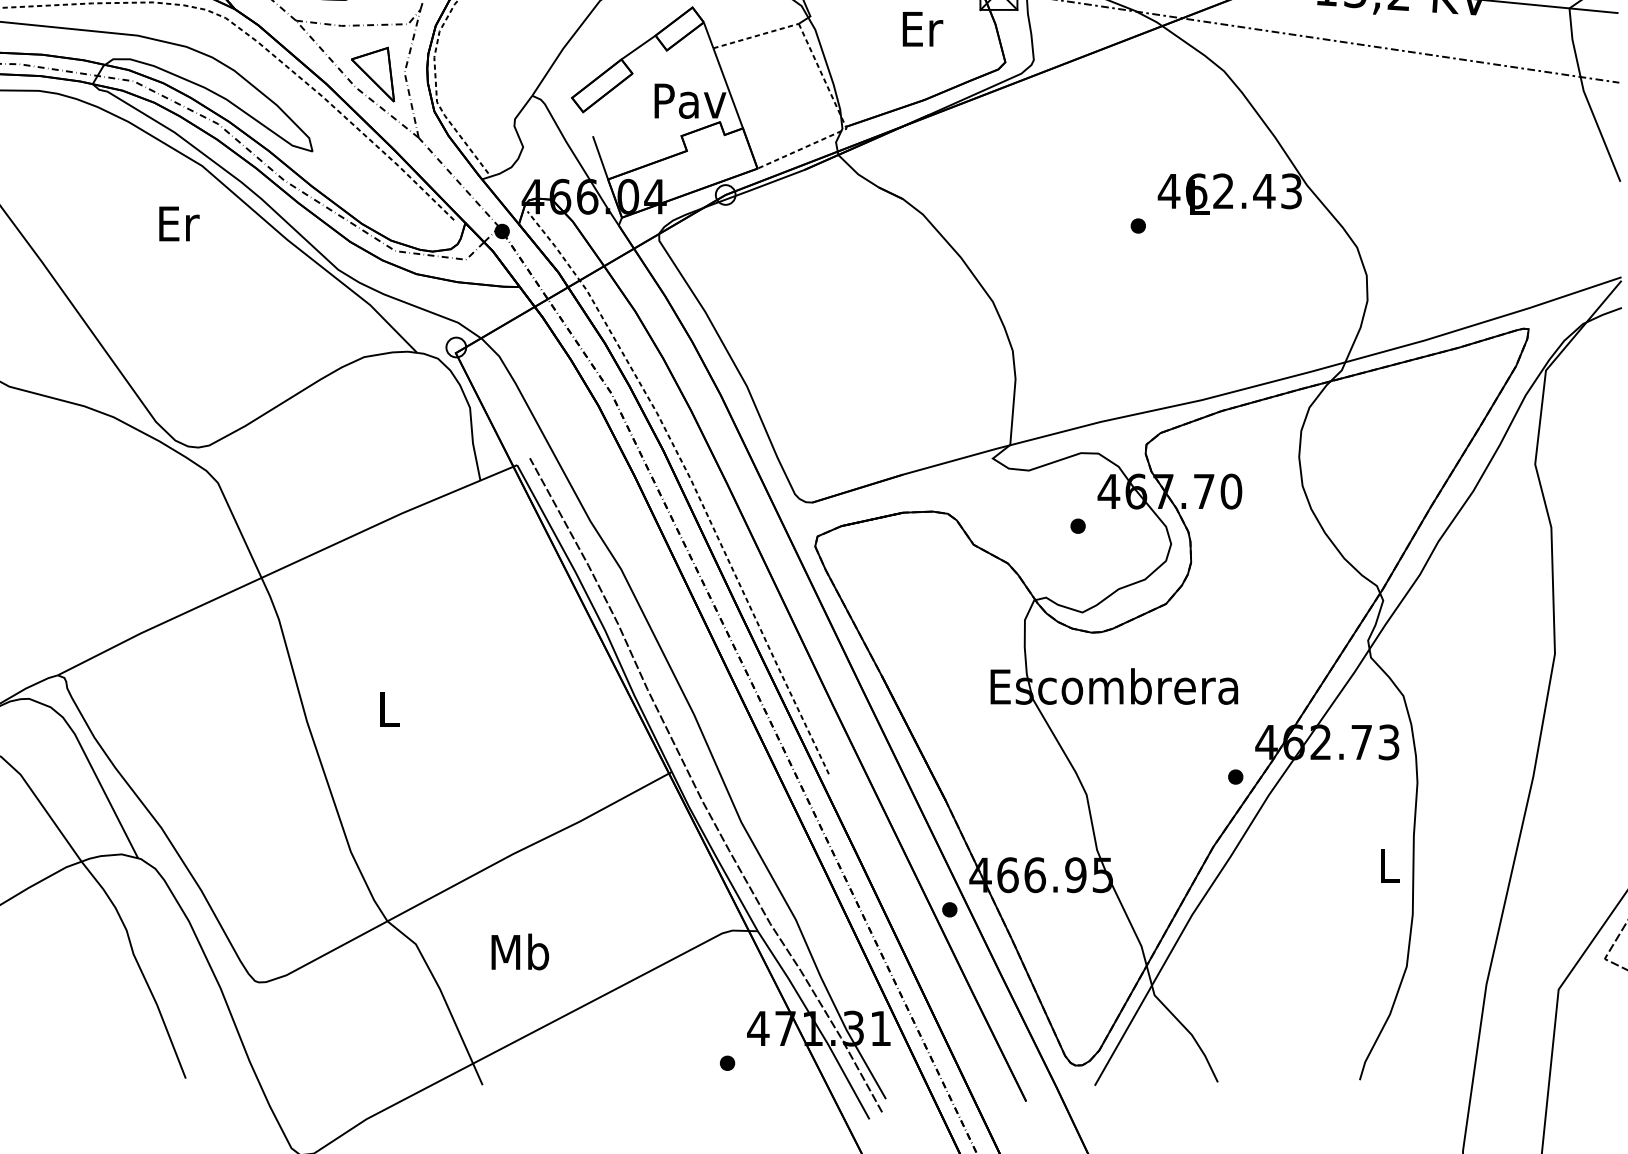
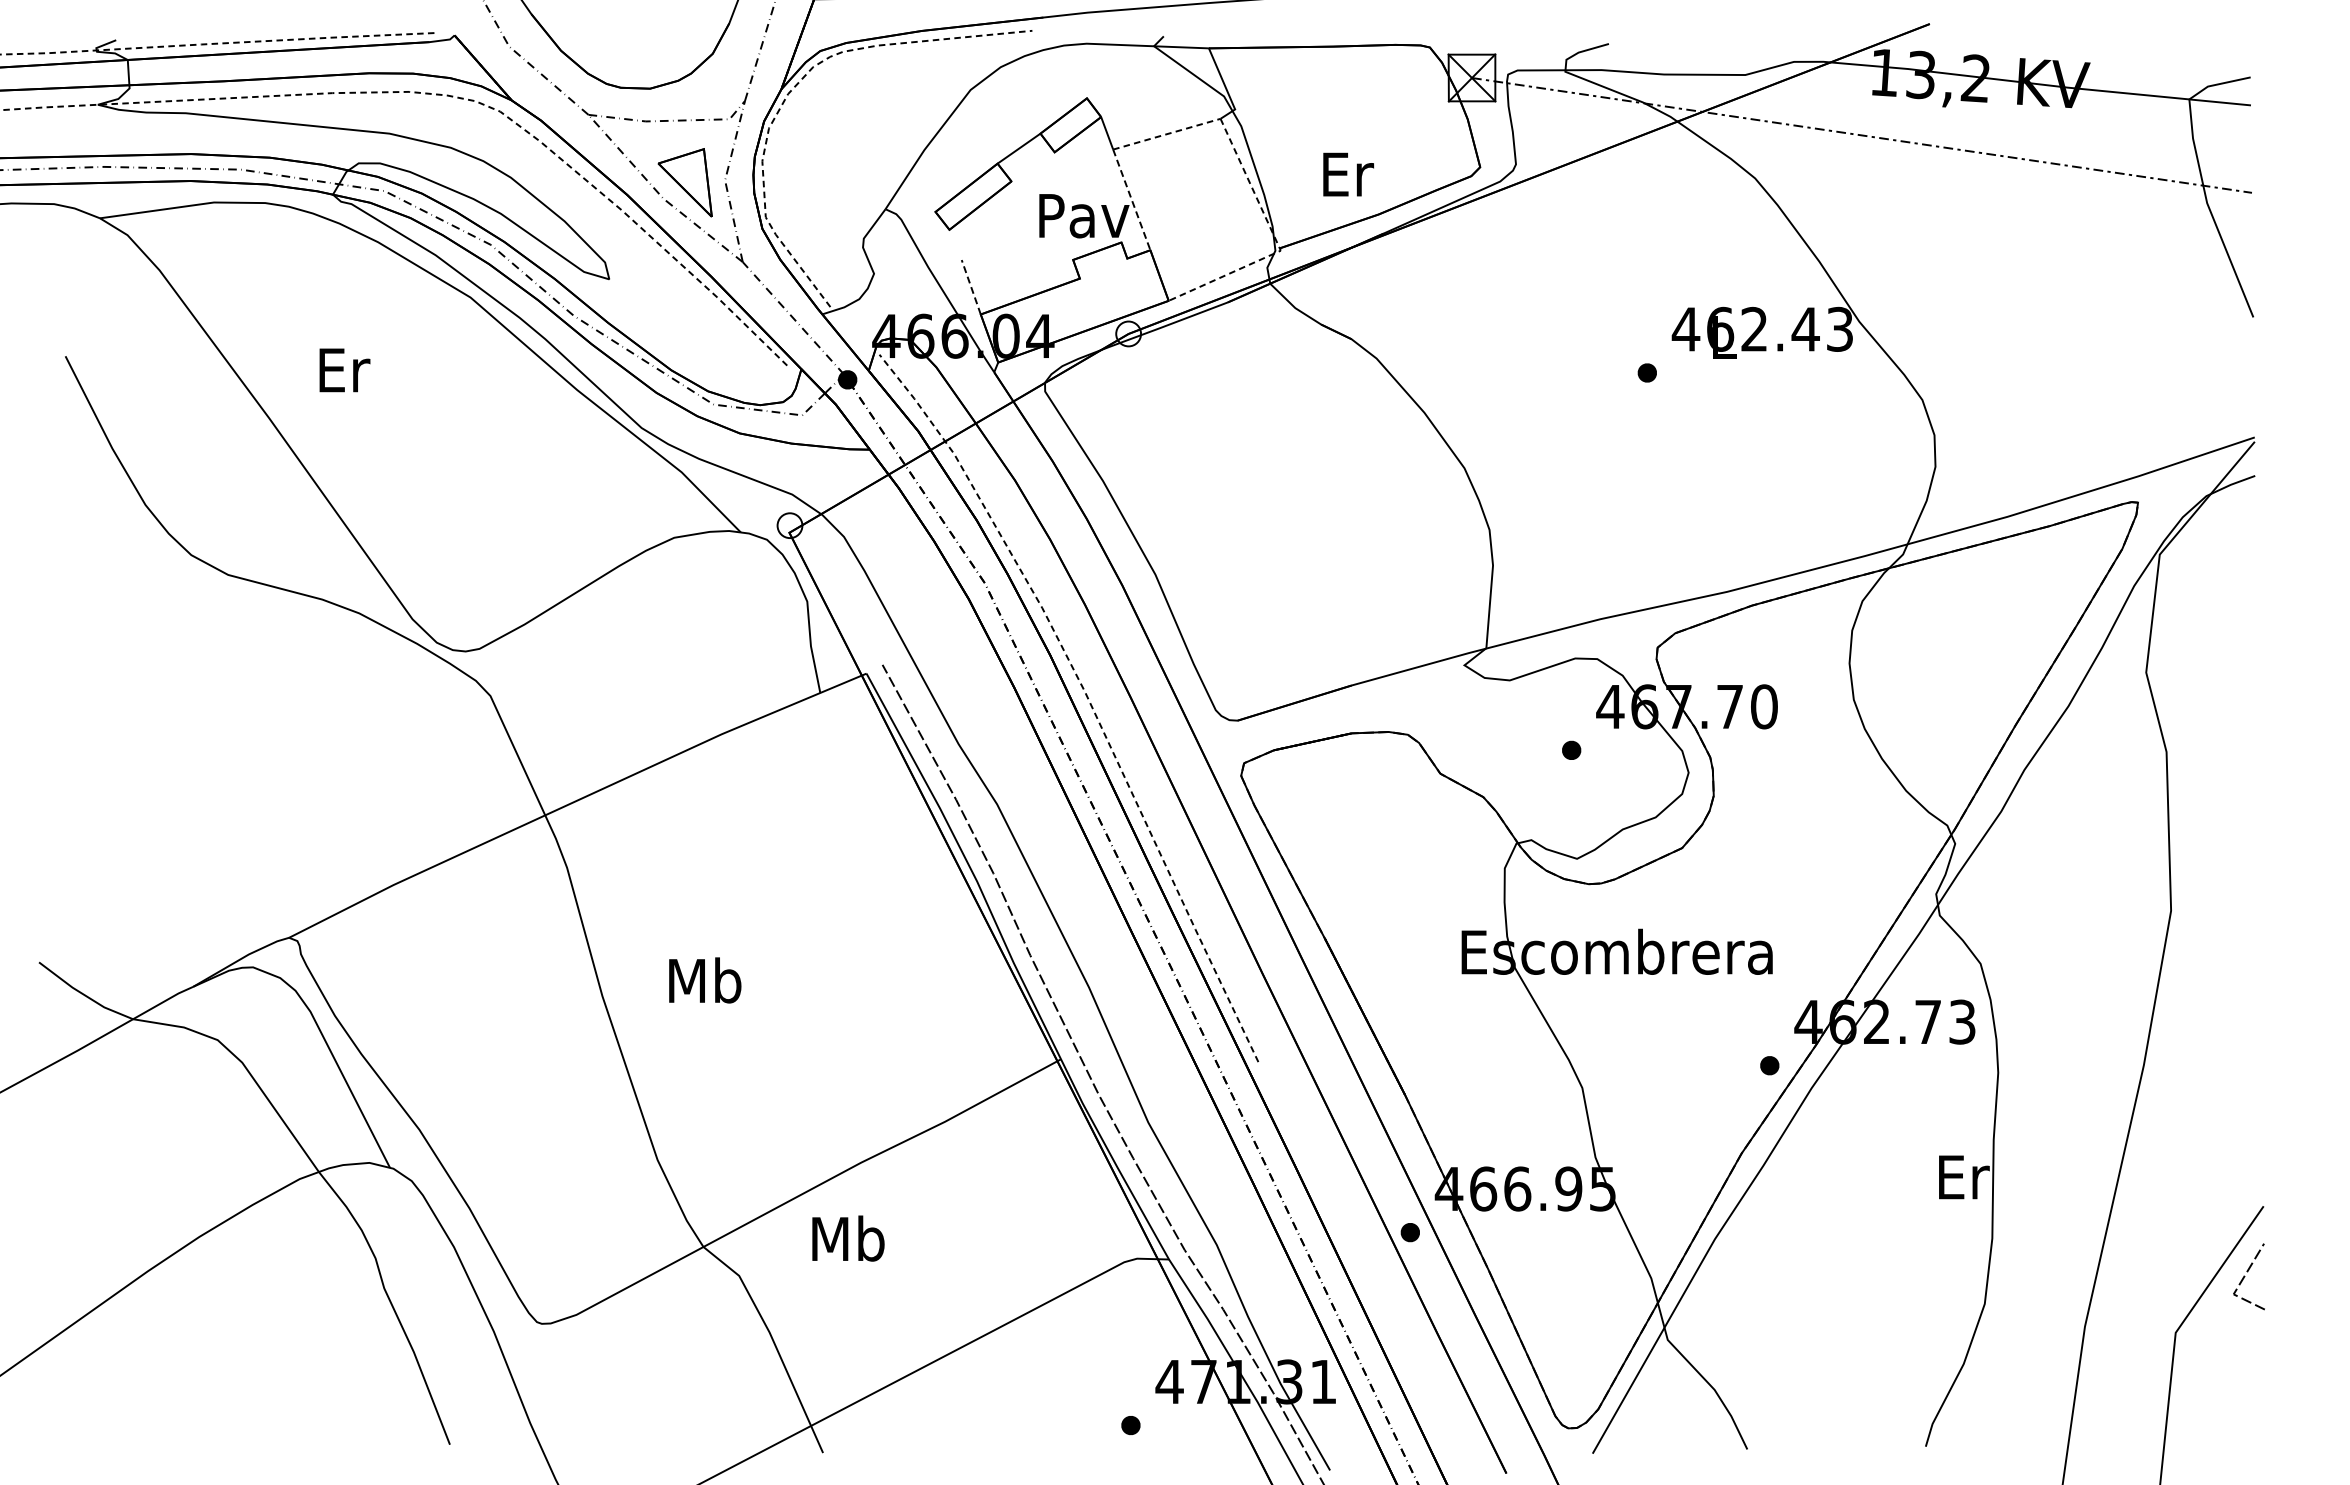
text: (922, 29) -> (1348, 174), moved
line: (727, 88) -> (1131, 199), solid -> dashed
line: (600, 158) -> (971, 287), solid -> dashed
text: (179, 224) -> (344, 370), moved
text: (389, 709) -> (705, 980), L -> Mb
text: (1390, 866) -> (1964, 1177), L -> Er
text: (520, 951) -> (848, 1238), moved

